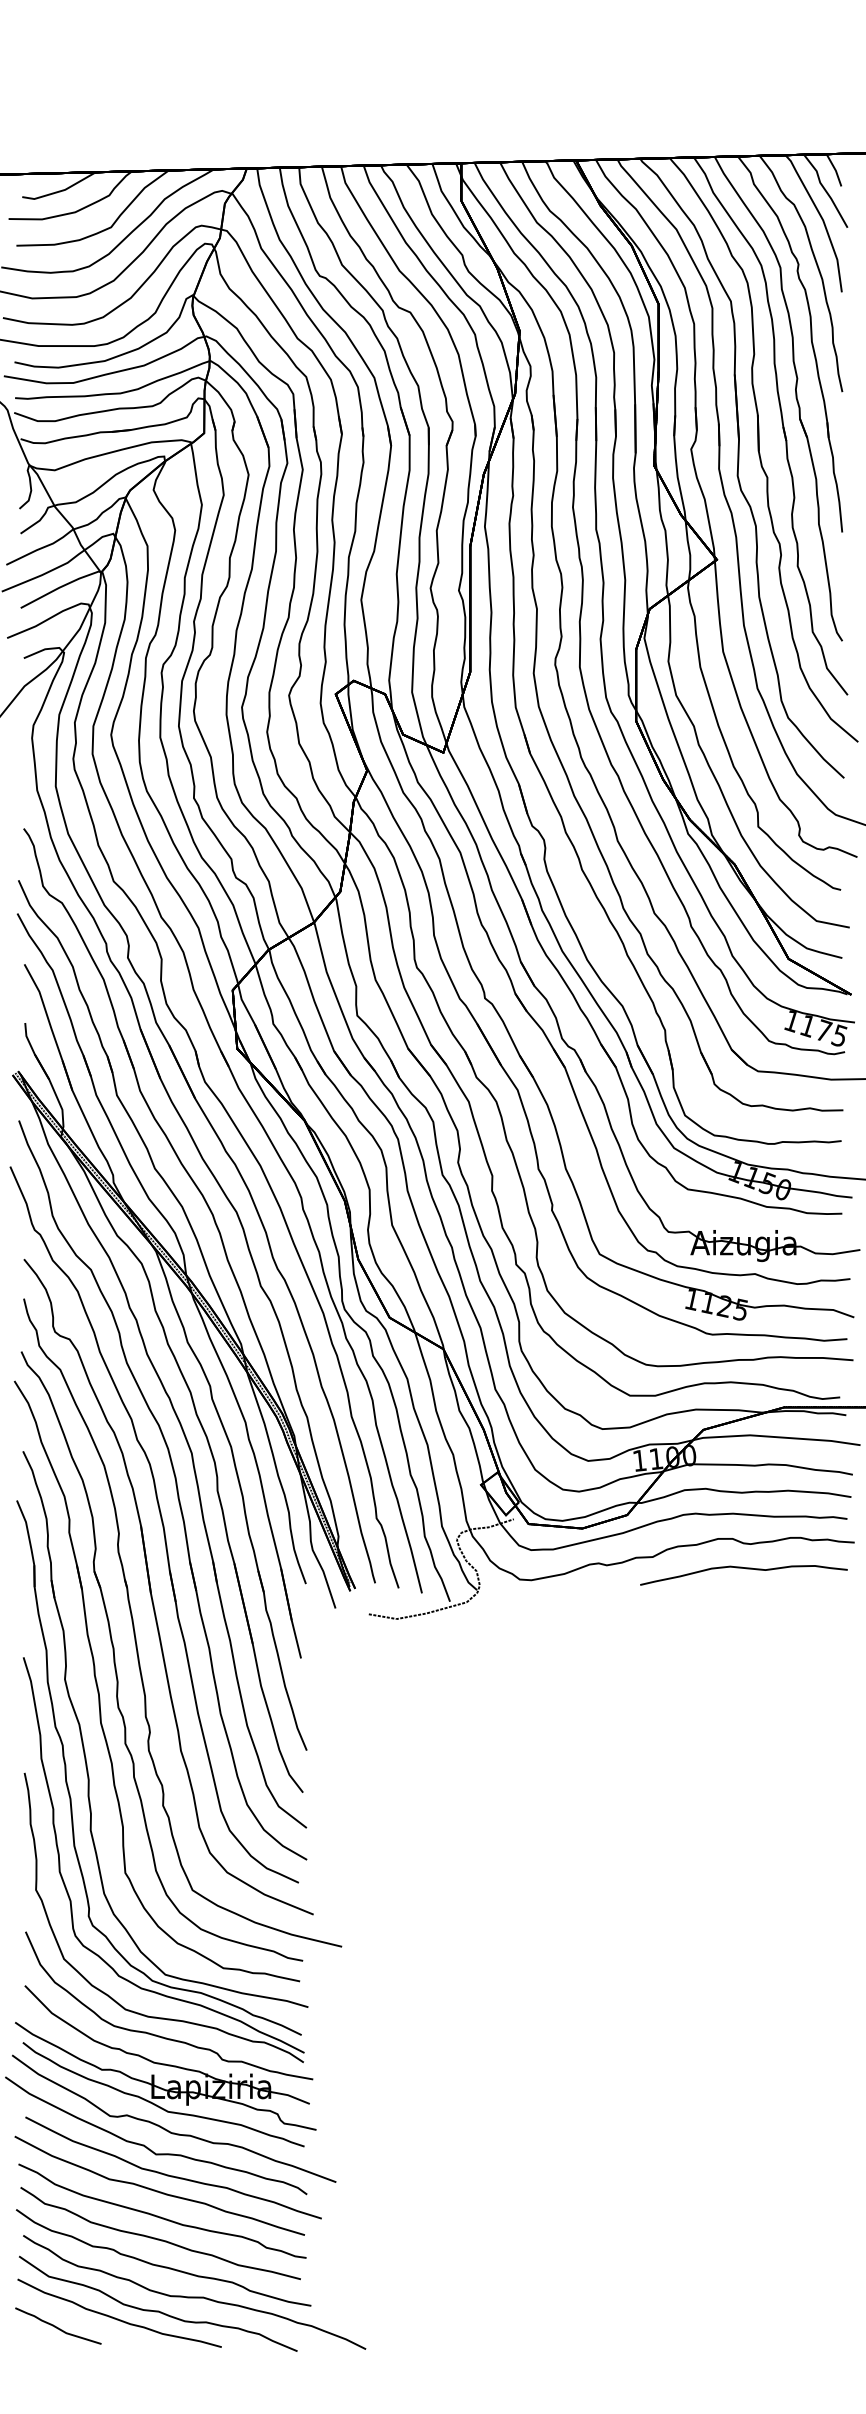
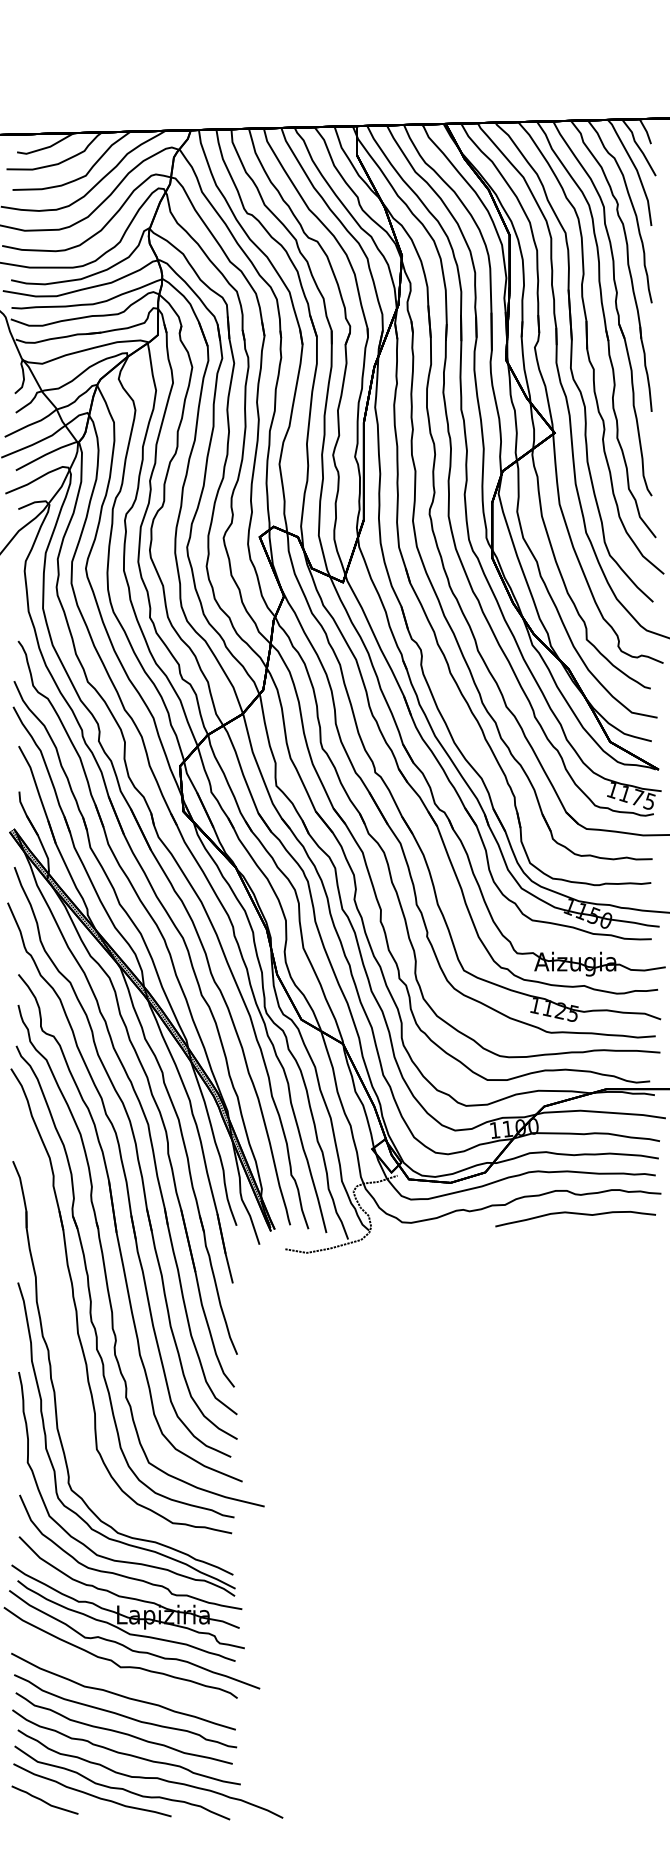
part: (83, 1740) -> (64, 1346), removed
part: (173, 2175) -> (134, 1683), removed

